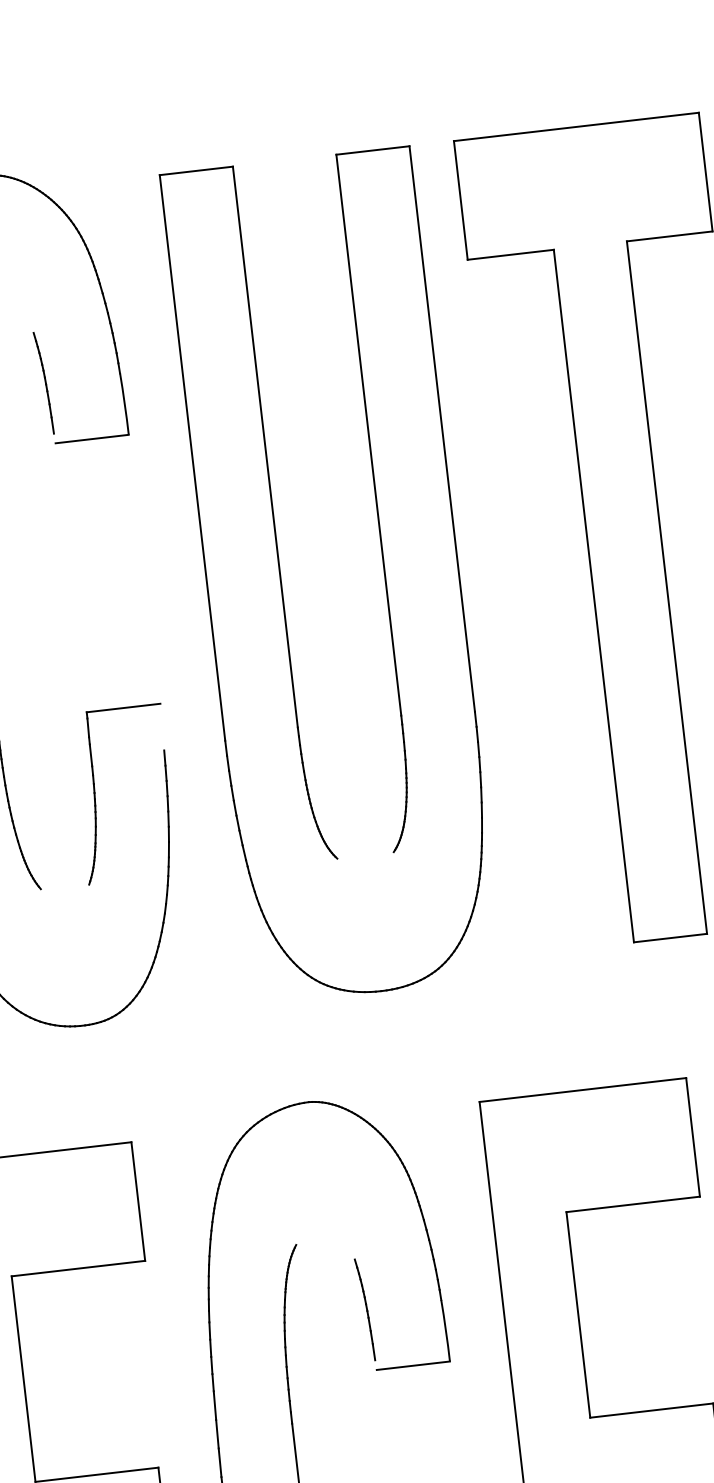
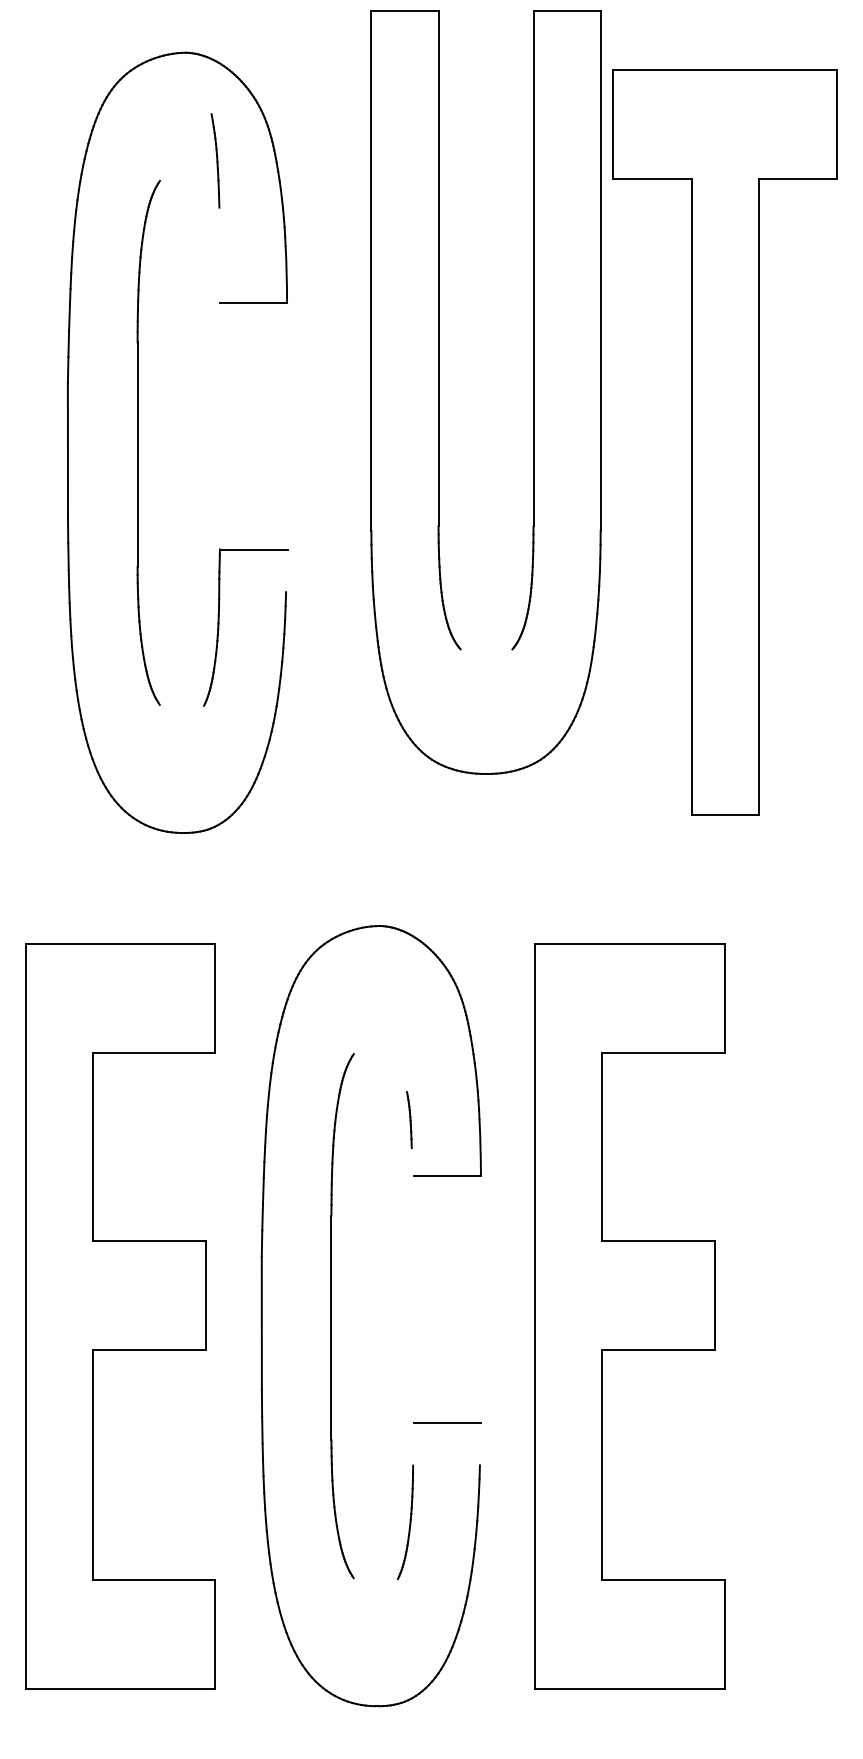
part: (43, 382) -> (215, 160), moved
part: (281, 581) -> (439, 392), moved
part: (365, 1309) -> (409, 1119), size x0.6

